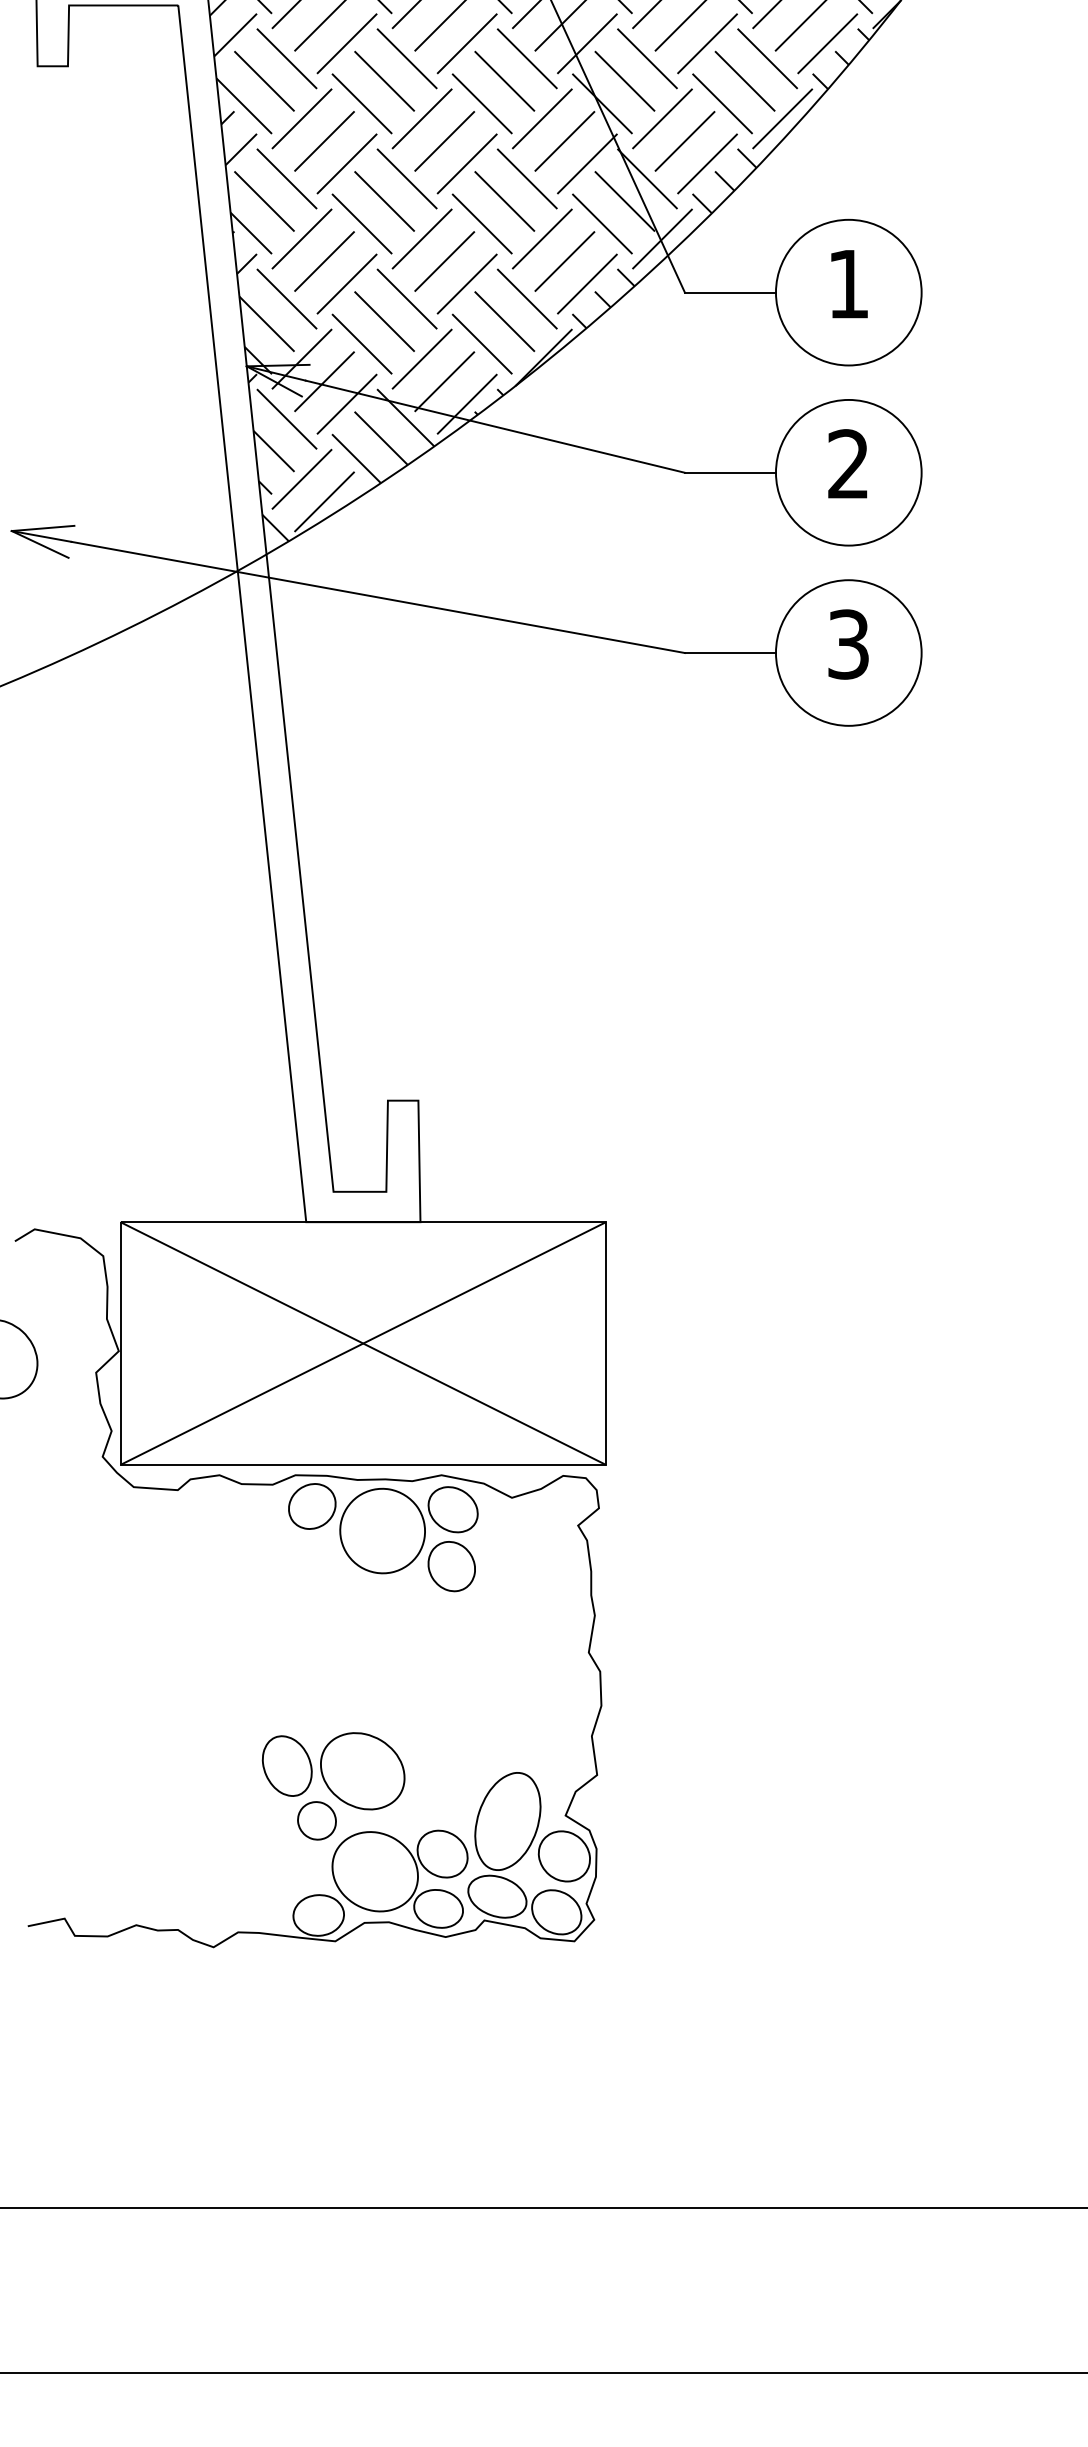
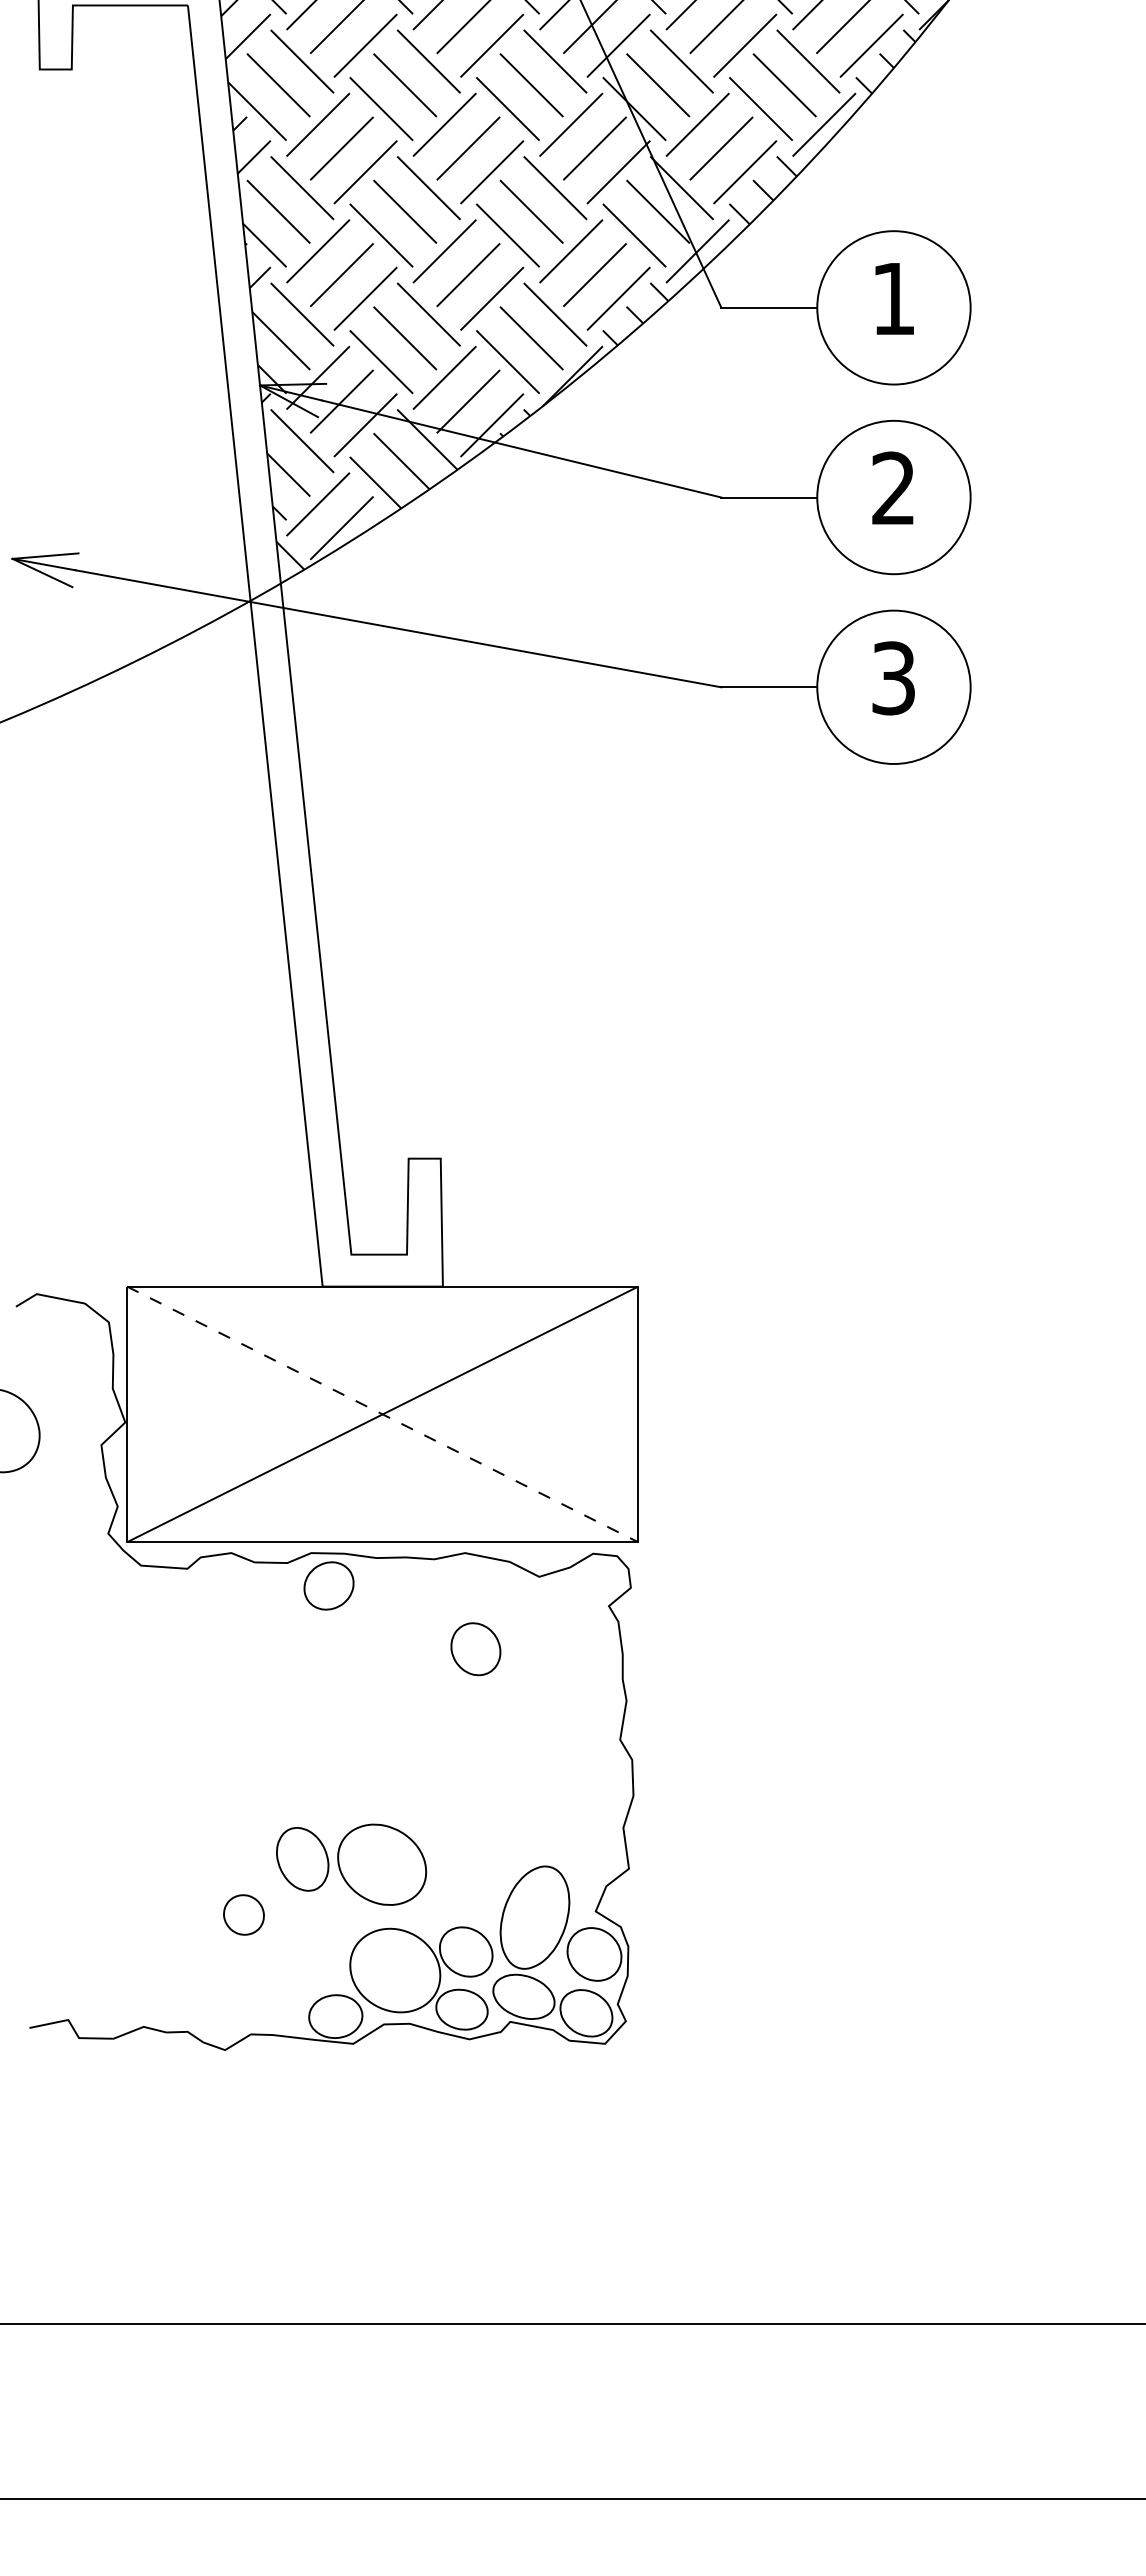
line: (363, 1343) -> (382, 1414), solid -> dashed
part: (408, 1529) -> (430, 1610), removed
part: (316, 1820) -> (243, 1914), moved

